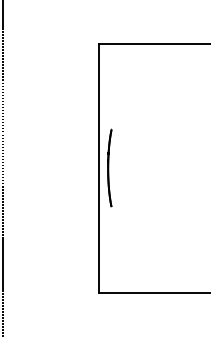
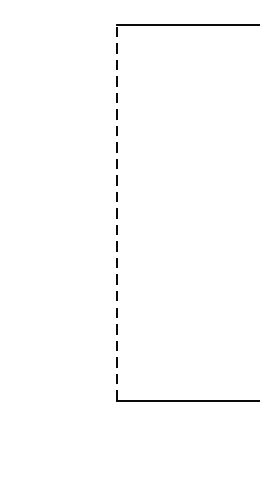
part: (109, 167) -> (132, 211), removed
line: (99, 168) -> (117, 213), solid -> dashed

